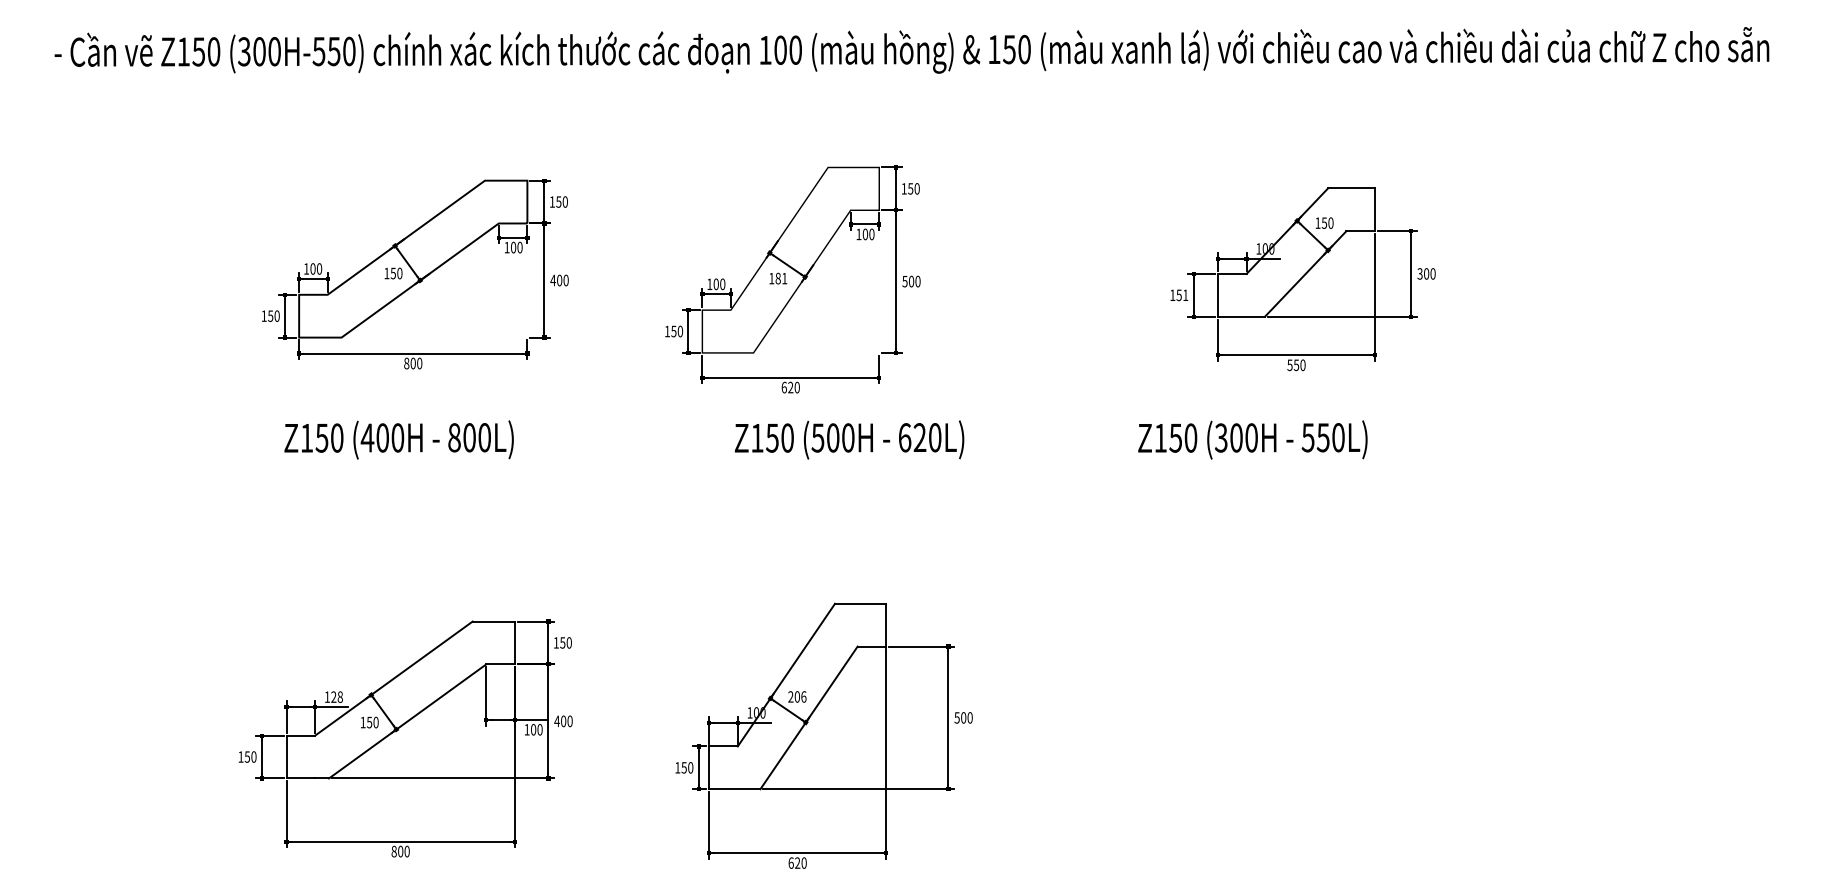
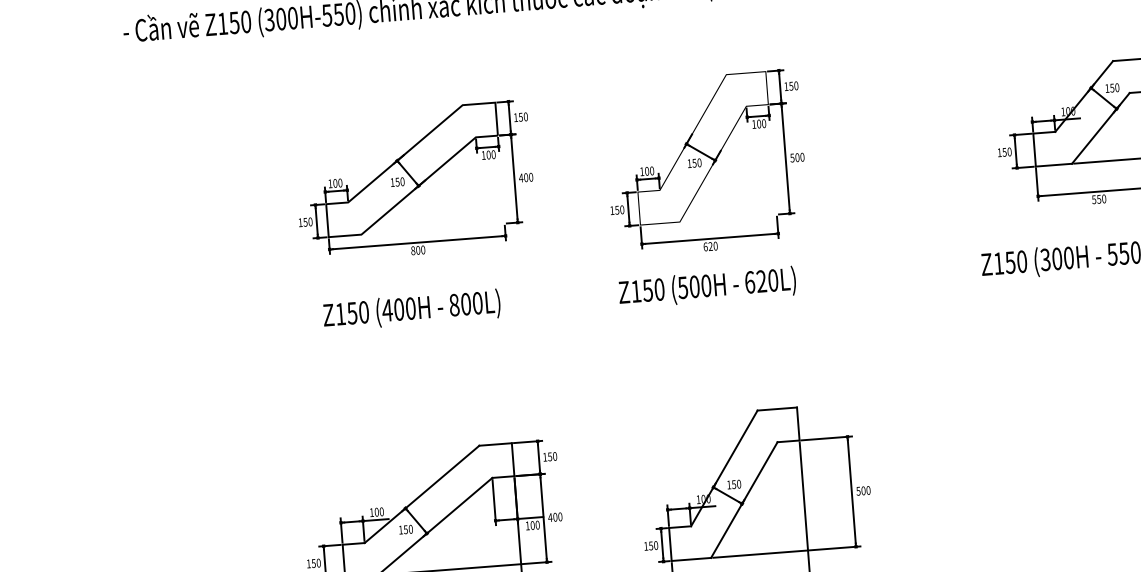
text: (781, 278) -> (697, 163), 181 -> 150
text: (1185, 295) -> (1009, 152), 151 -> 150
text: (849, 439) -> (707, 287), moved
text: (336, 696) -> (378, 511), 128 -> 100
text: (797, 696) -> (734, 484), 206 -> 150

